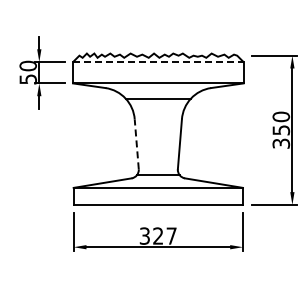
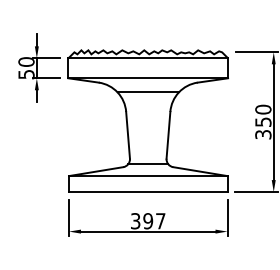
line: (158, 62) -> (148, 58), dashed -> solid
line: (136, 143) -> (127, 134), dashed -> solid
text: (158, 235) -> (148, 220), 327 -> 397

